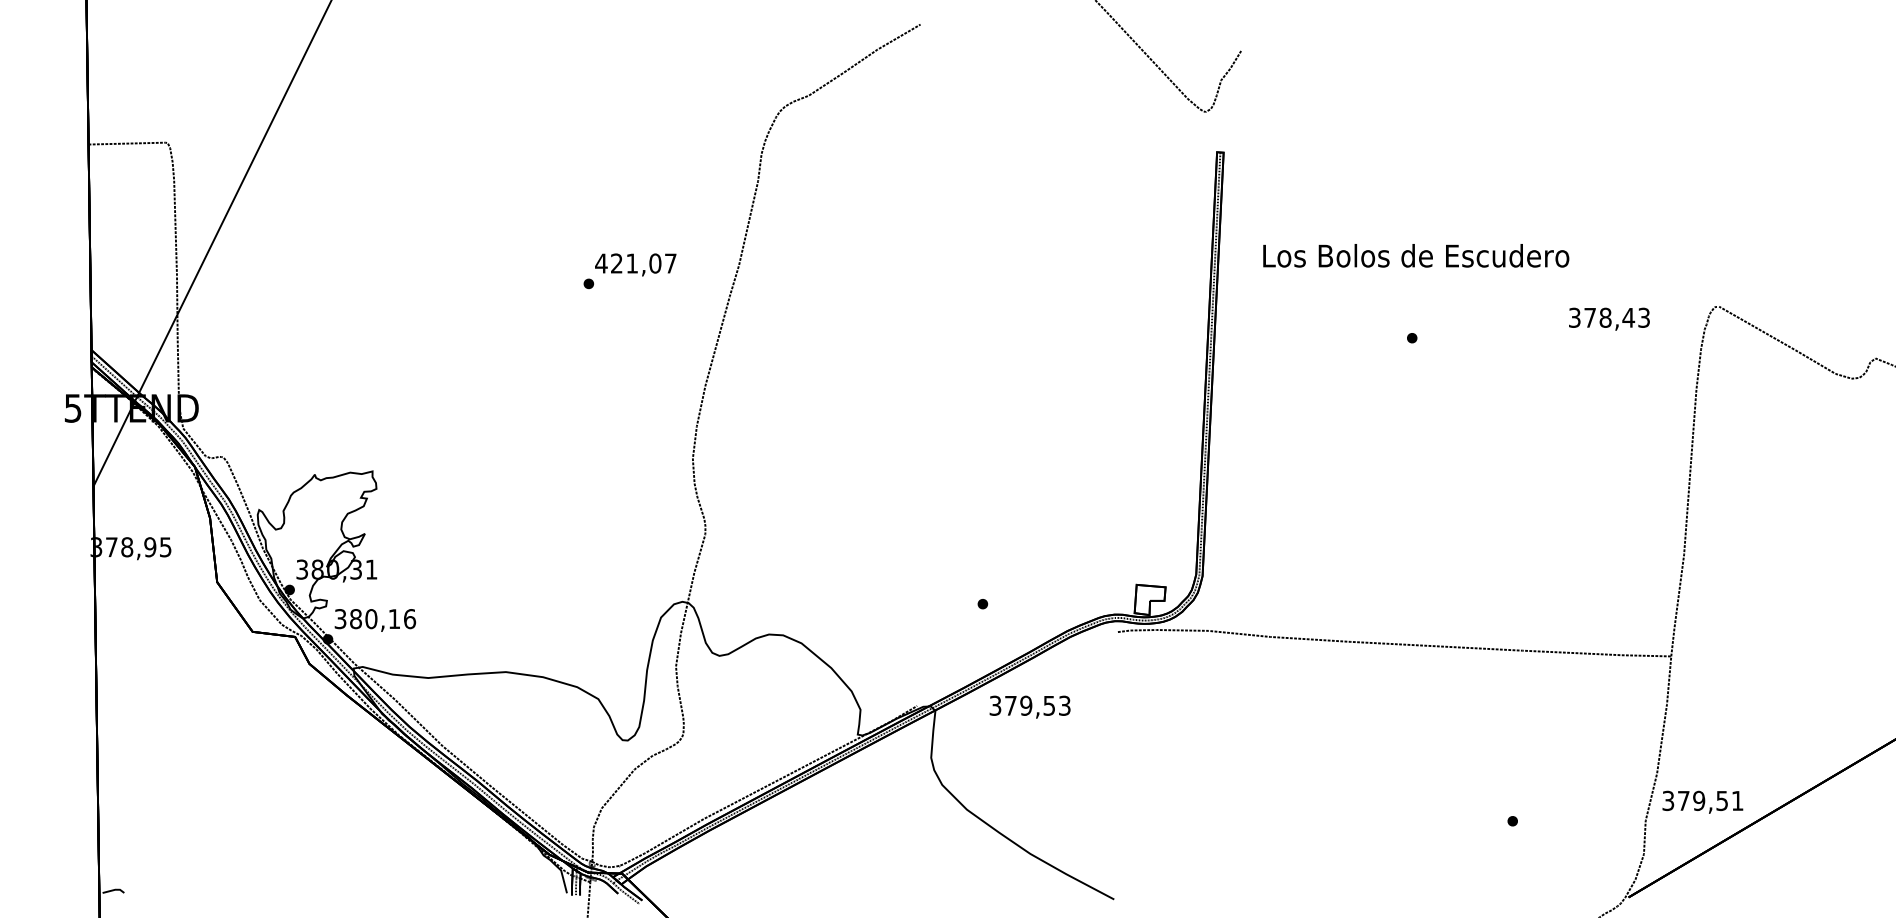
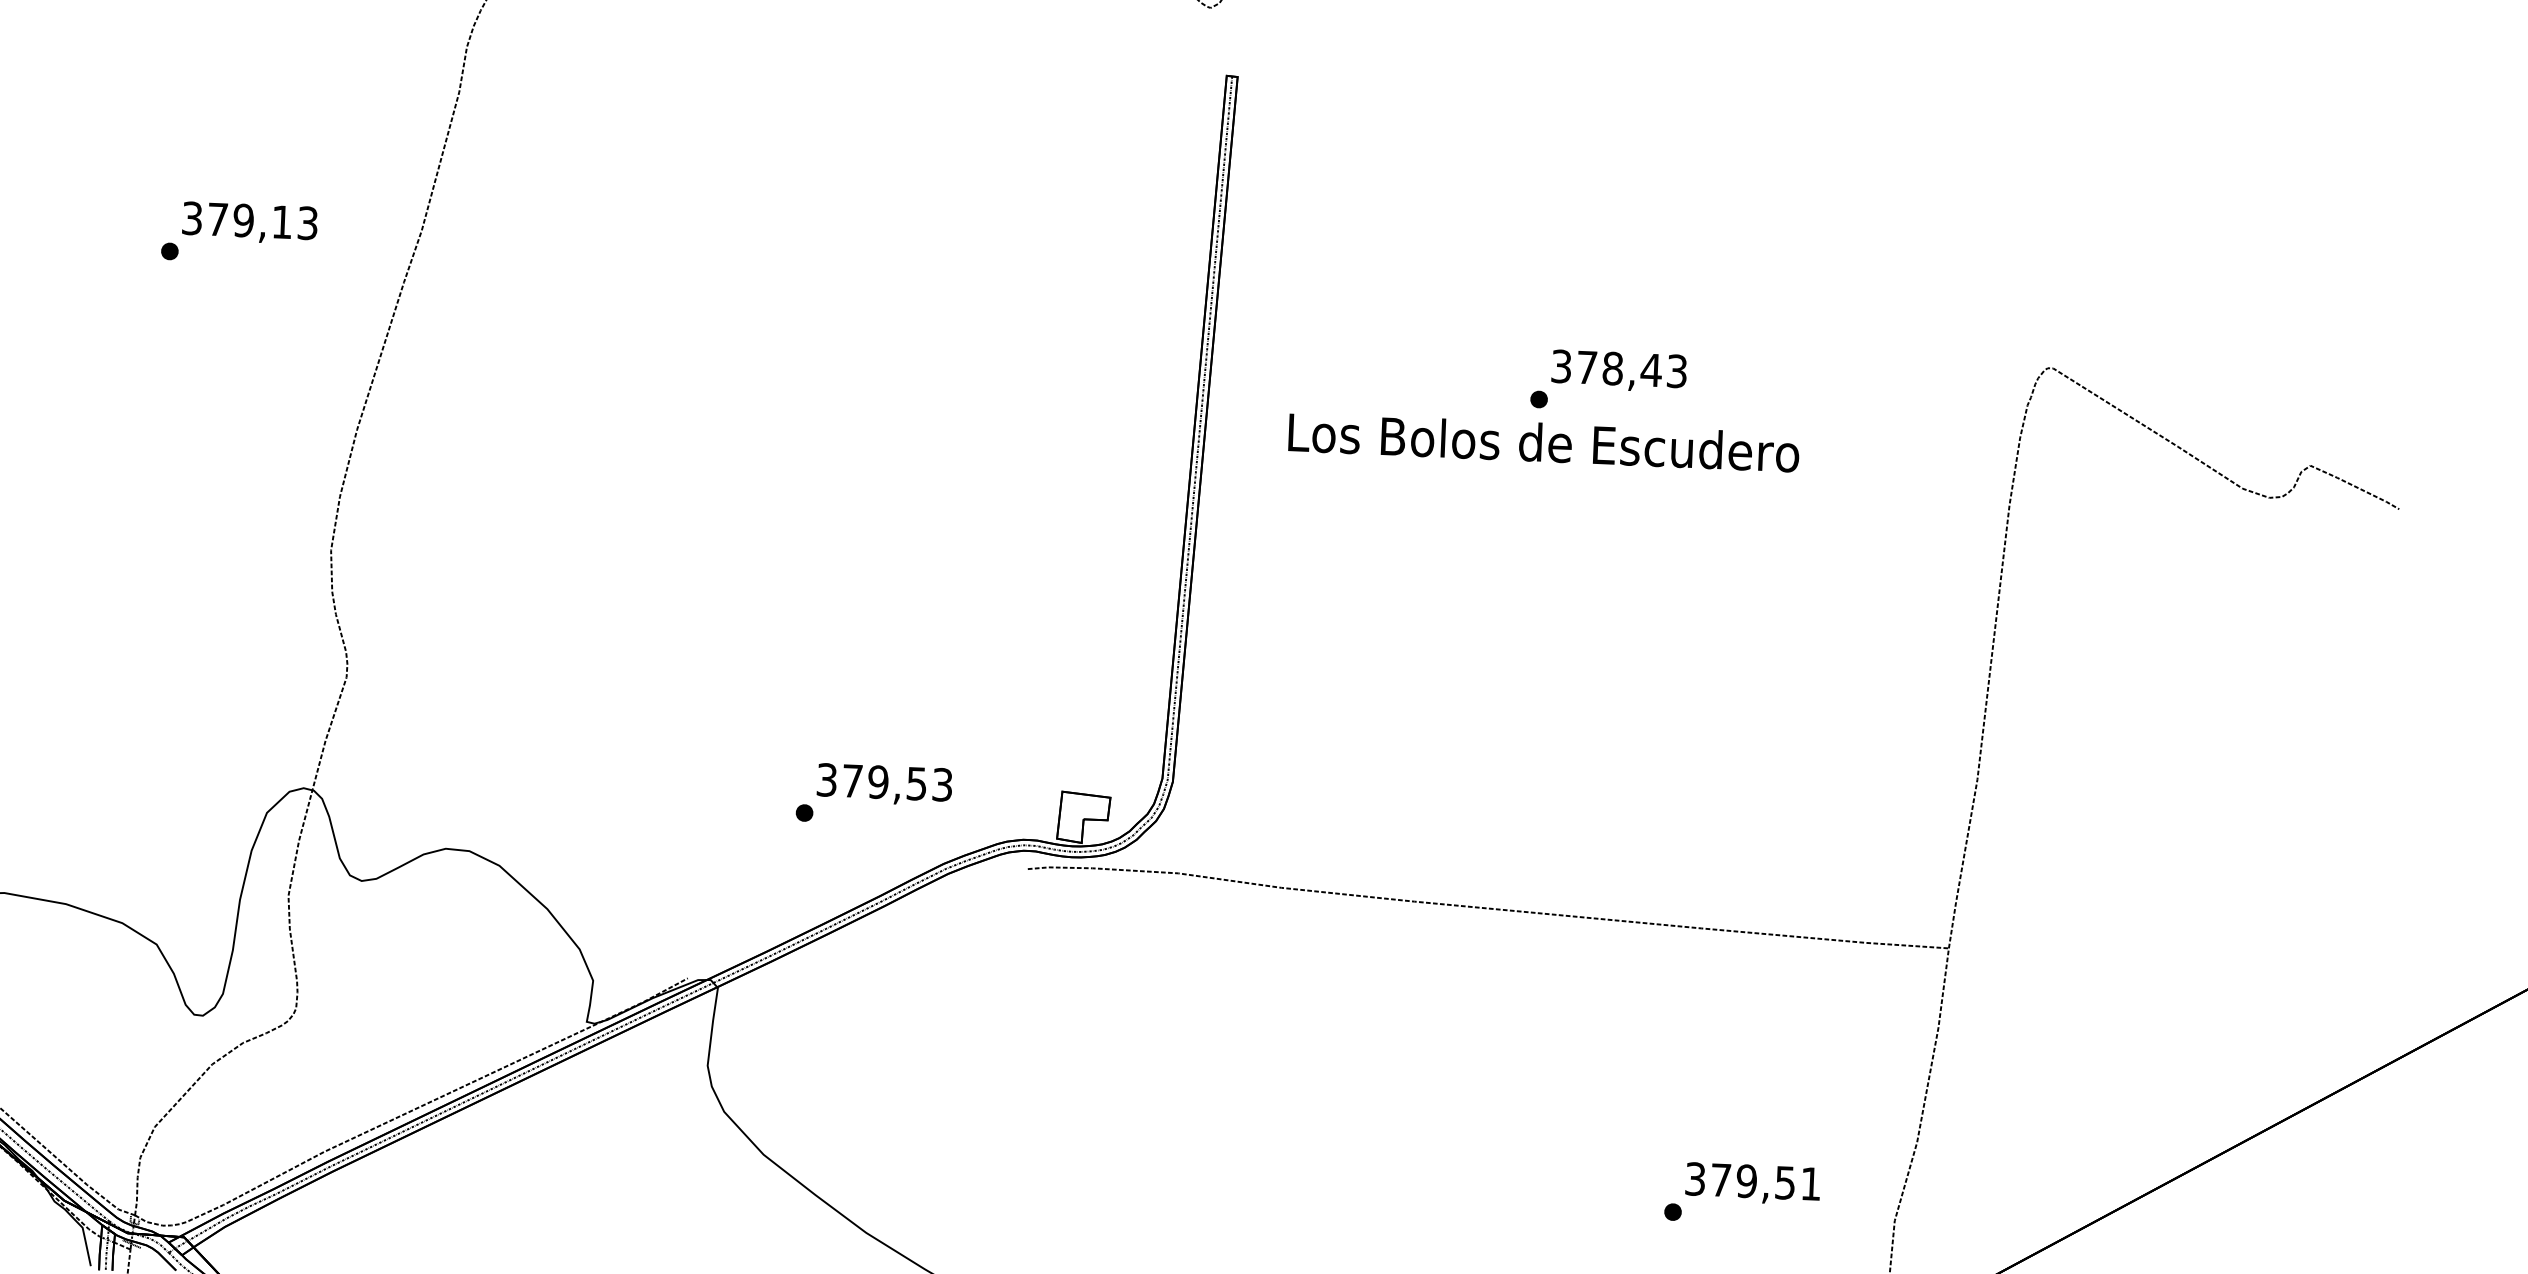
text: (1416, 255) -> (1544, 442), moved
text: (635, 263) -> (249, 220), 421,07 -> 379,13
text: (1609, 318) -> (1619, 370), moved
text: (1029, 706) -> (883, 783), moved
text: (1702, 801) -> (1752, 1182), moved

